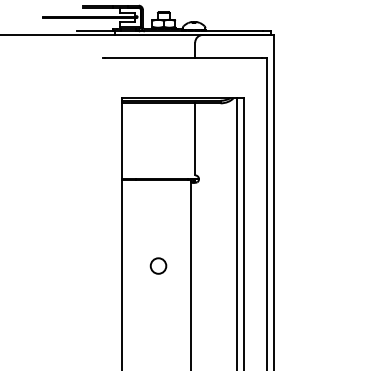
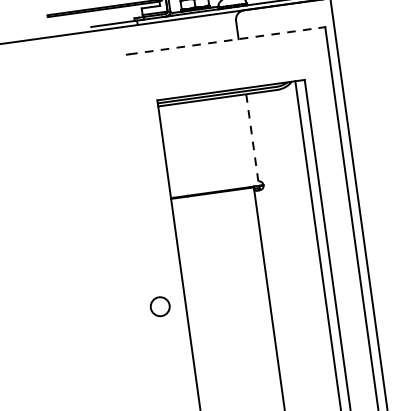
line: (183, 57) -> (224, 40), solid -> dashed
line: (195, 139) -> (252, 137), solid -> dashed
circle: (158, 265) -> (160, 306), moved

